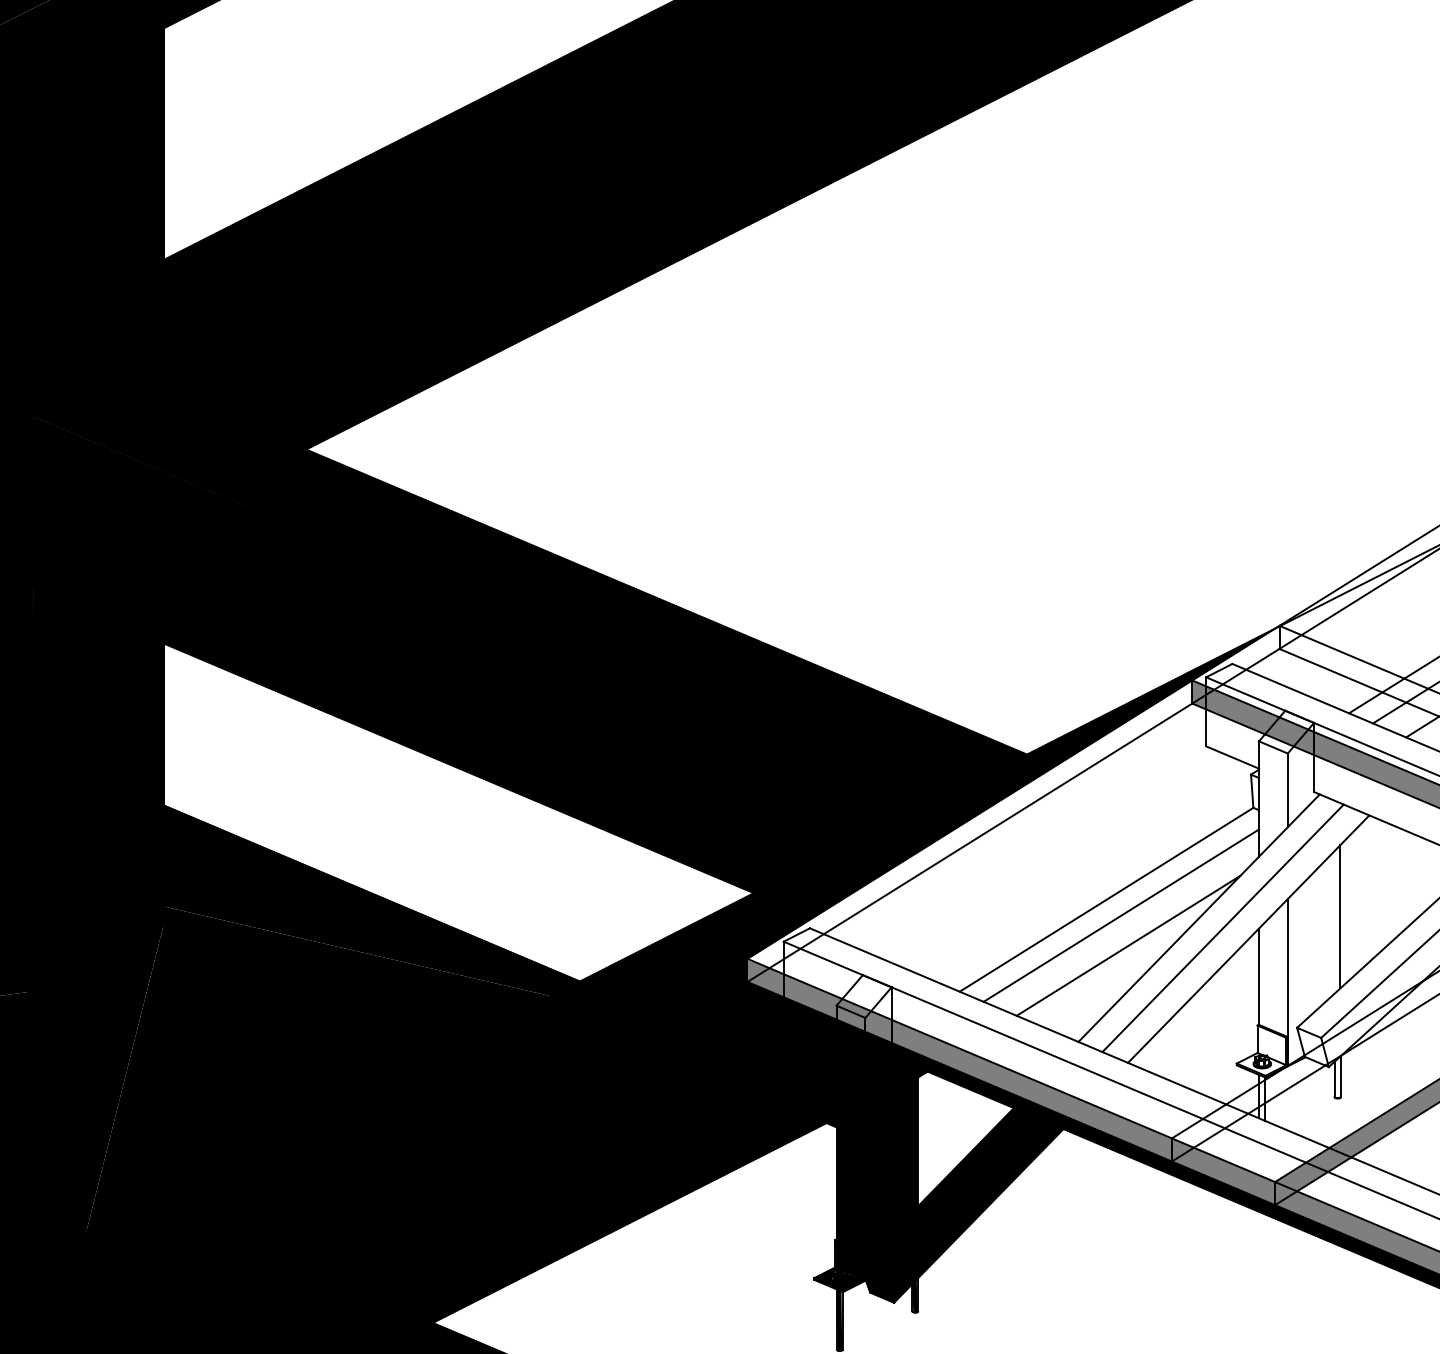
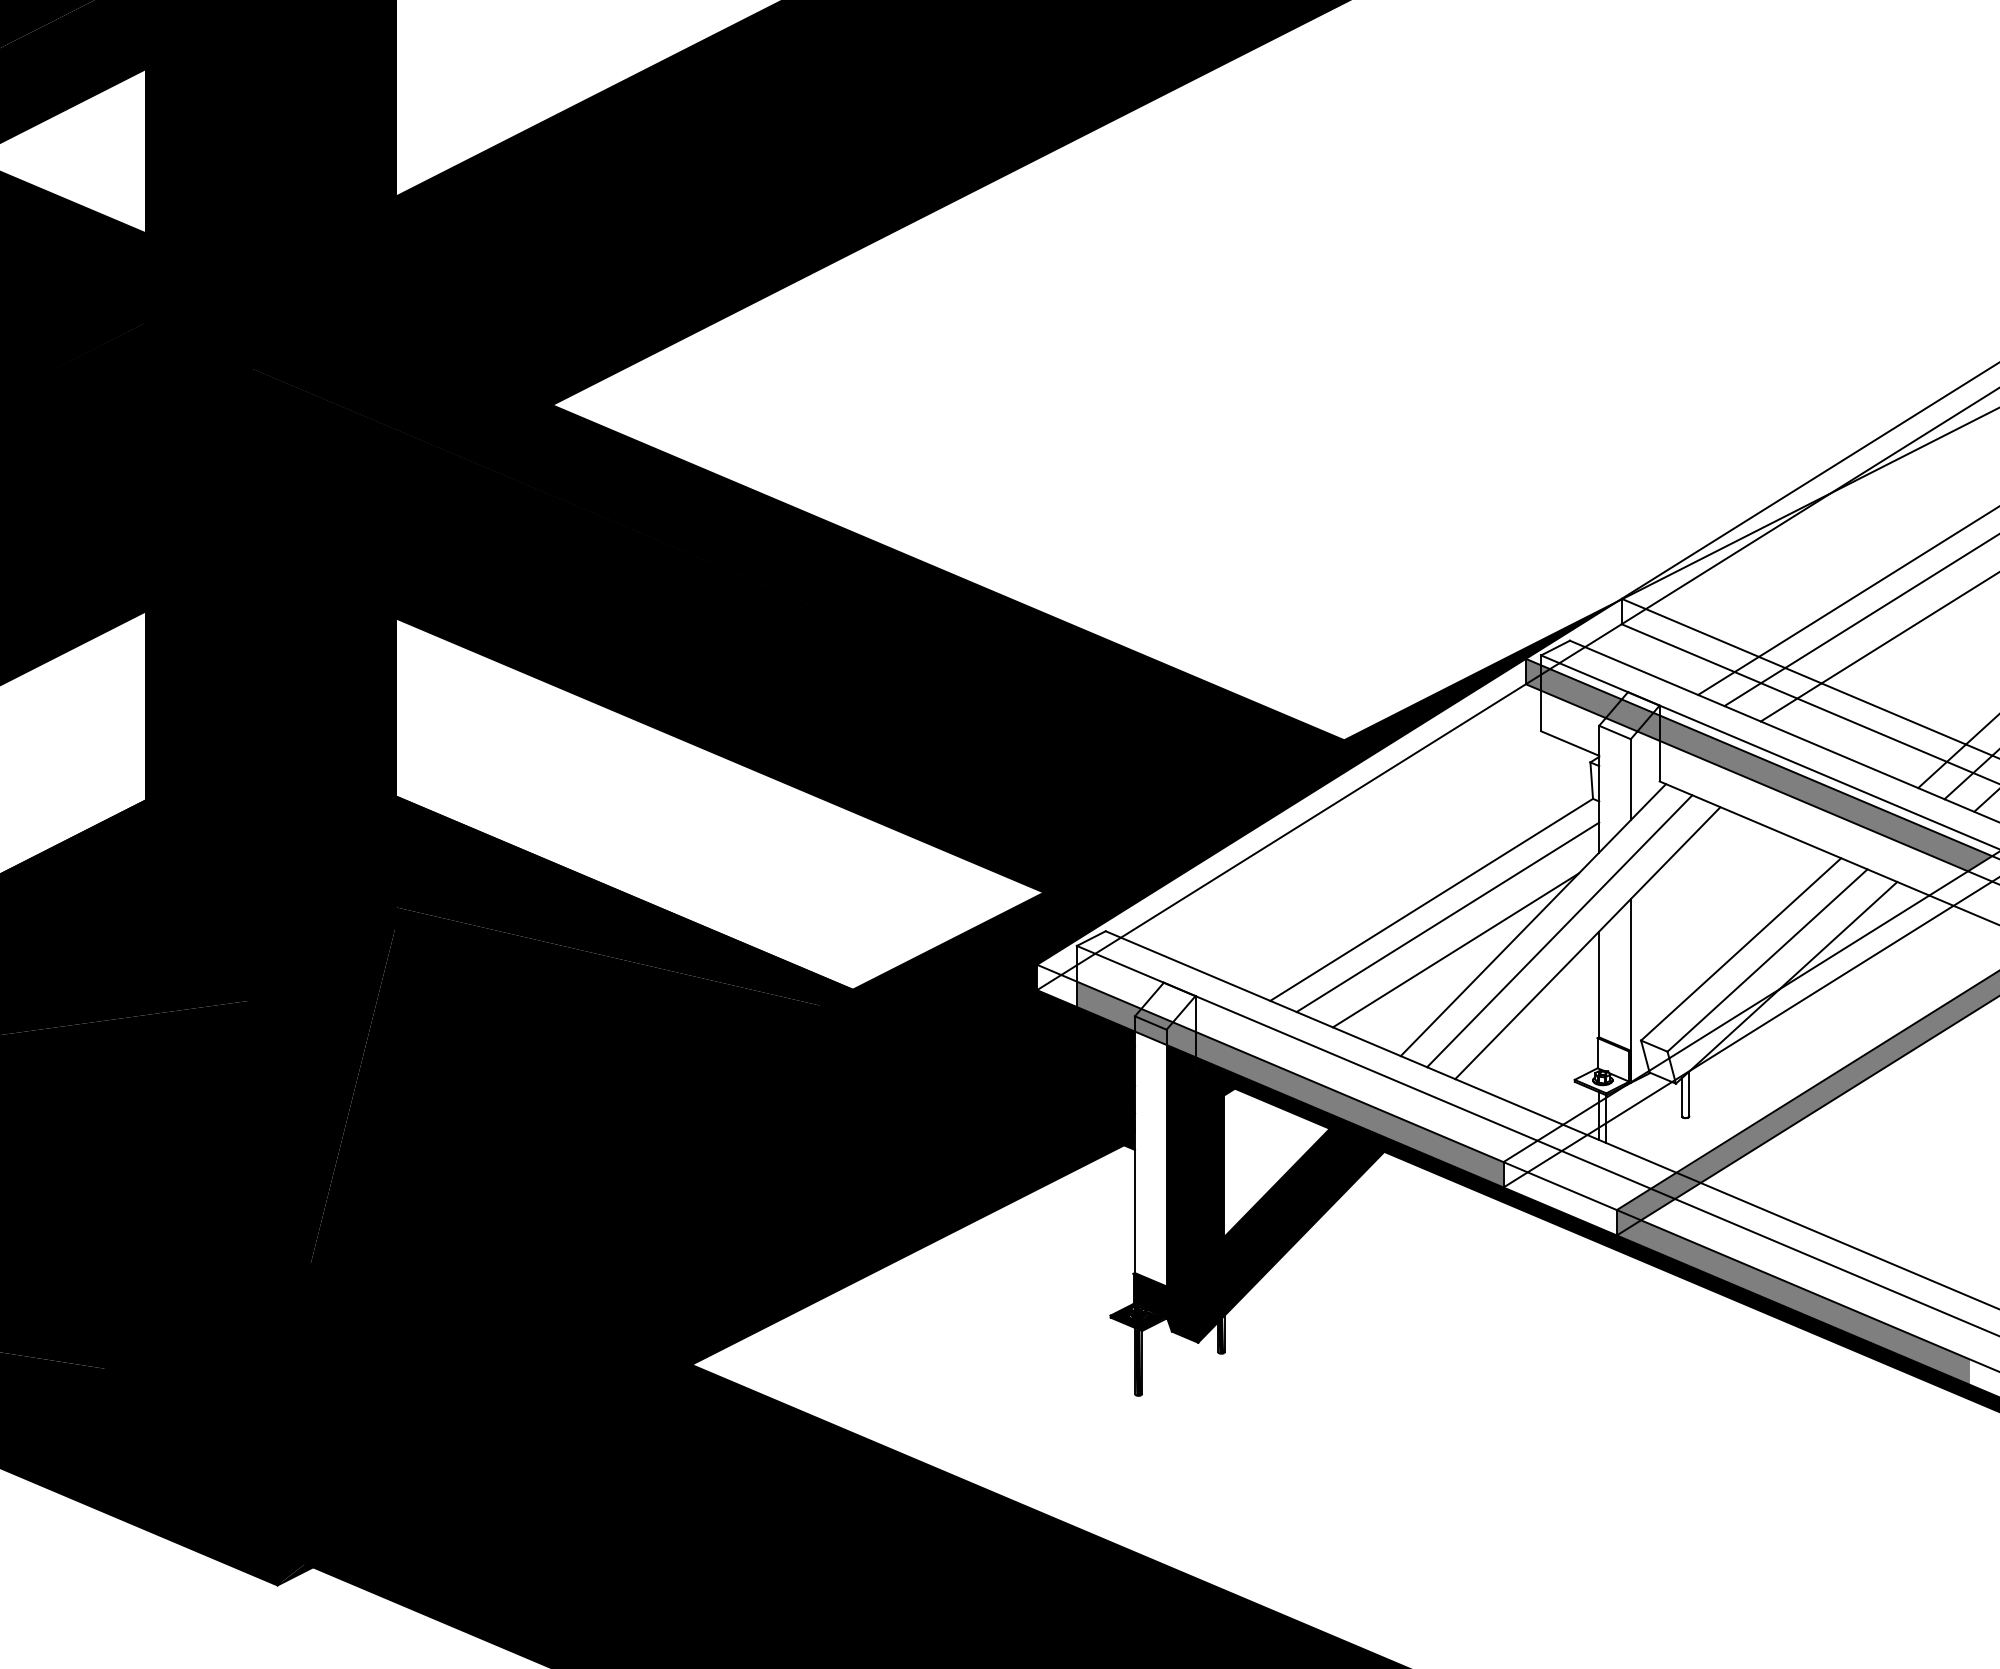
line: (1340, 916) -> (1688, 918), removed
fill: (765, 978) -> (1056, 986), removed
fill: (850, 1135) -> (1150, 1158), removed
fill: (1222, 1171) -> (1559, 1198), removed

